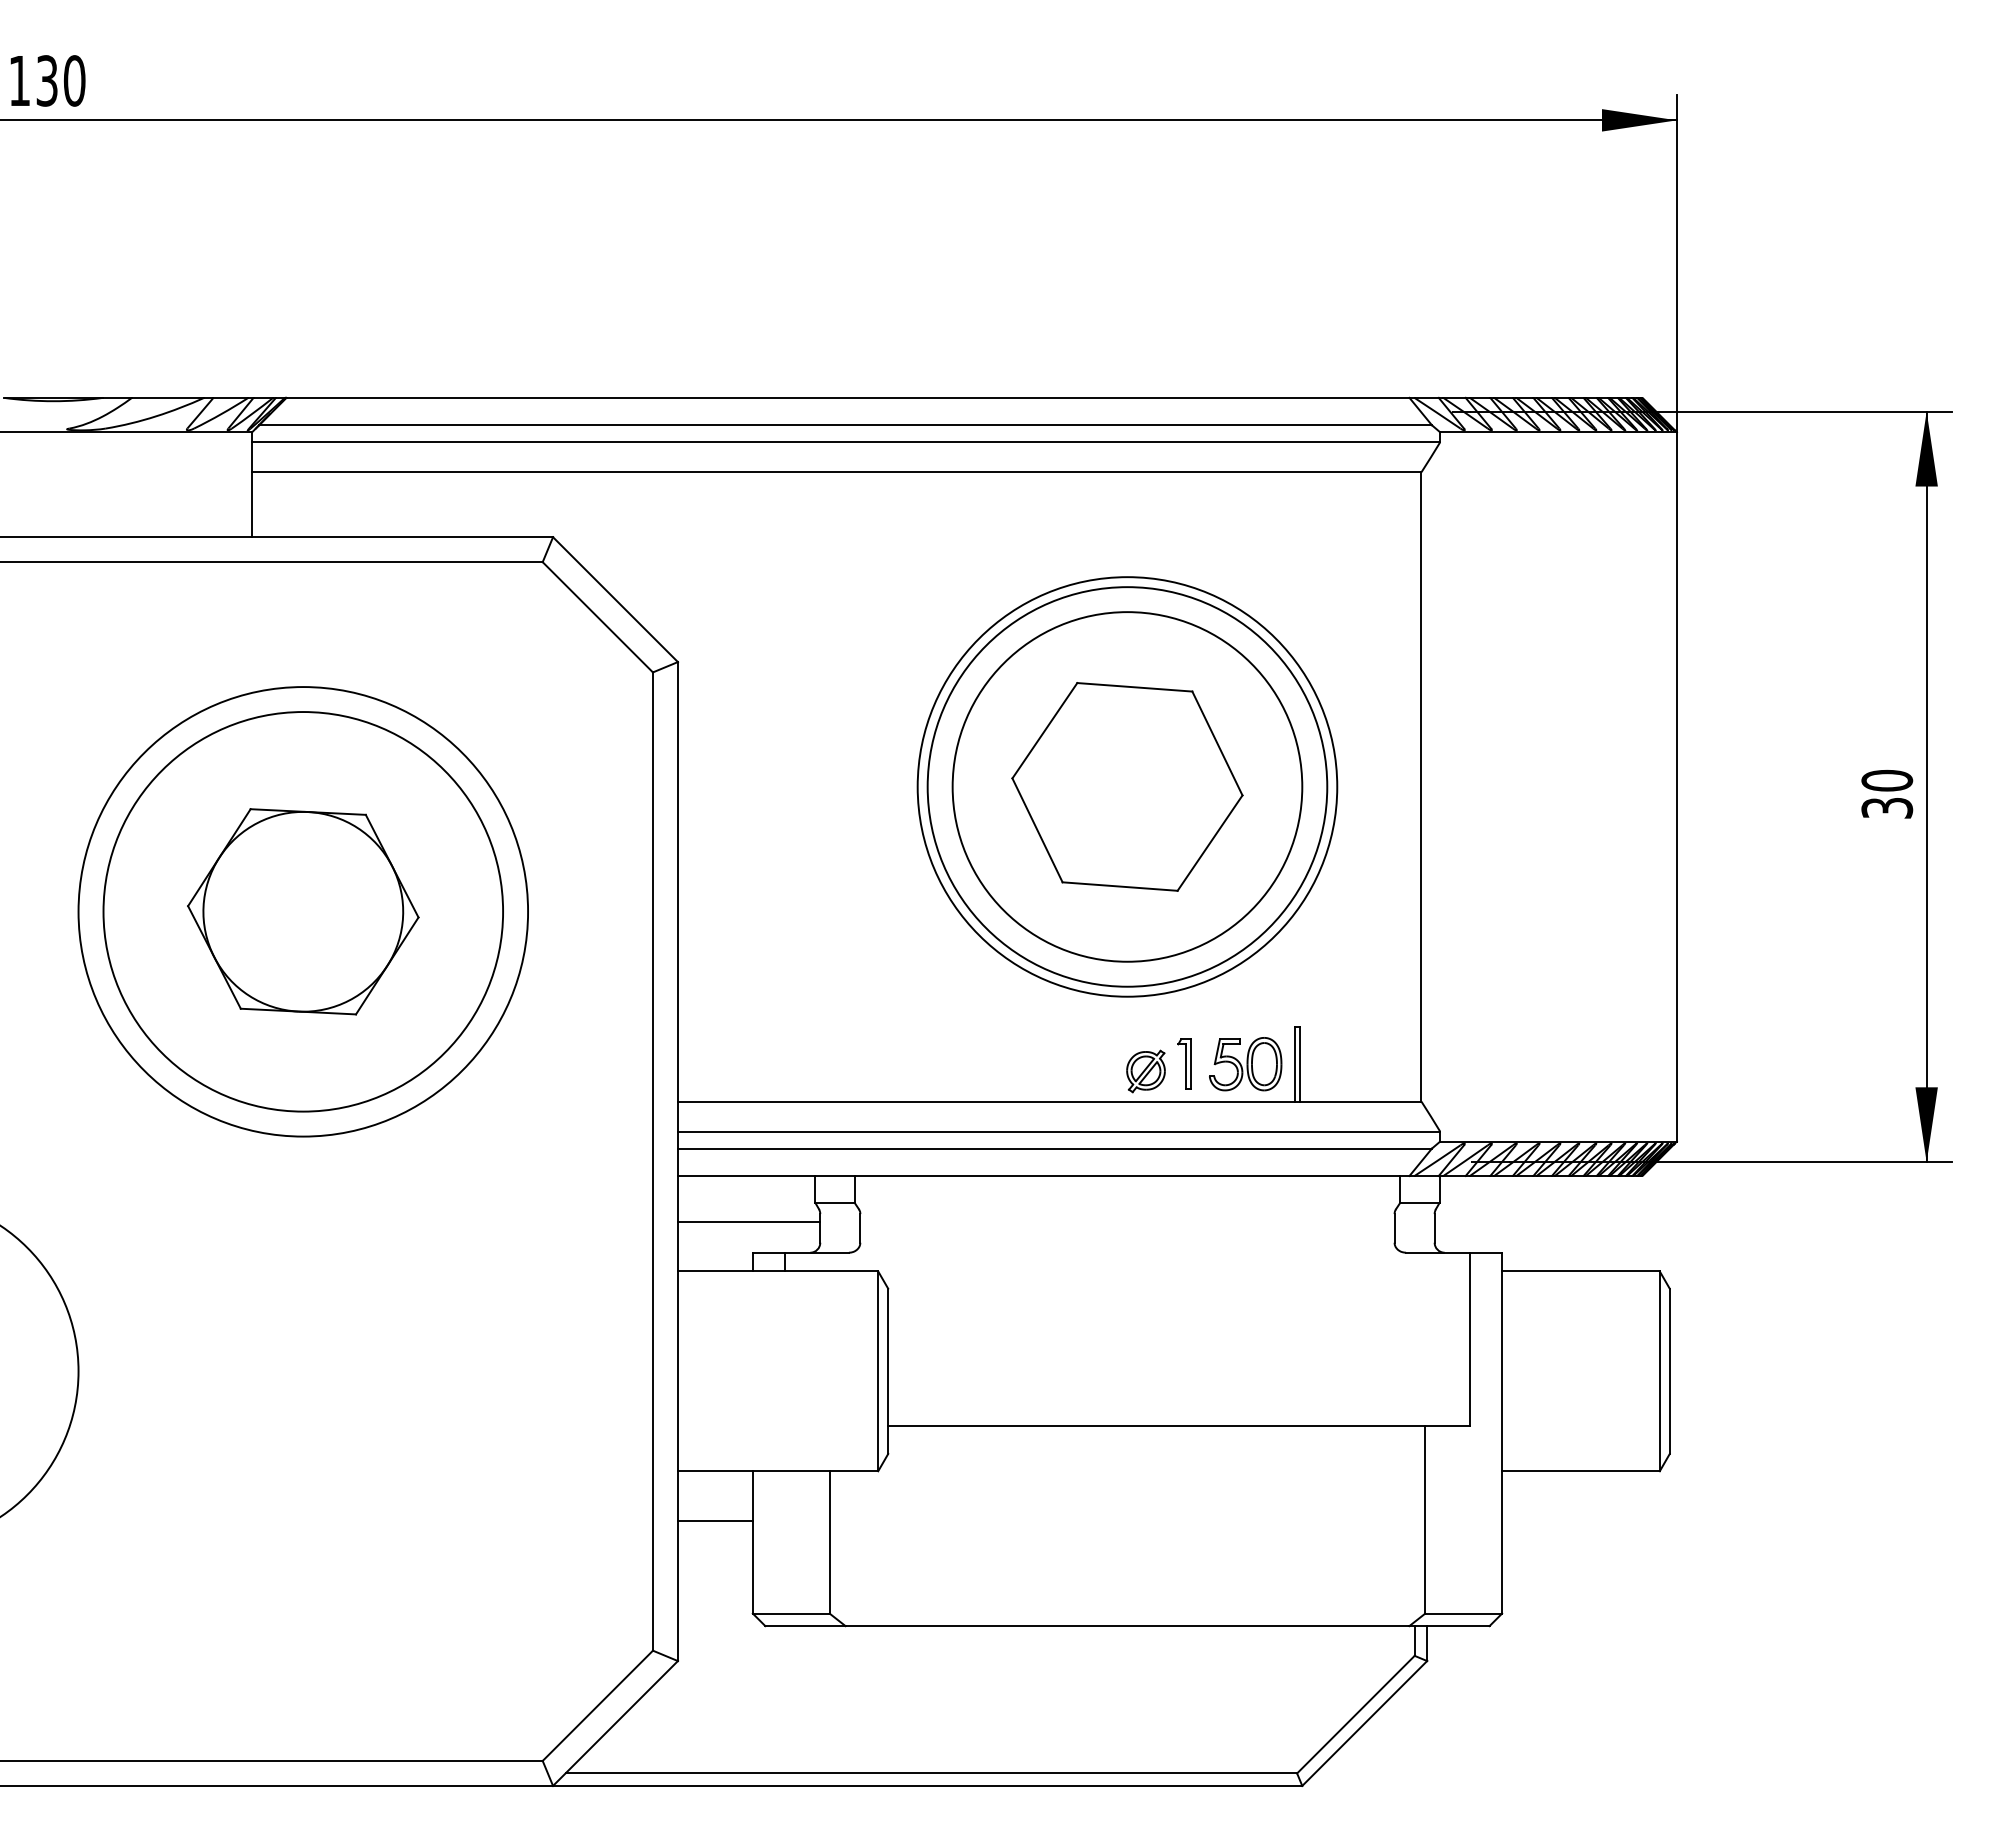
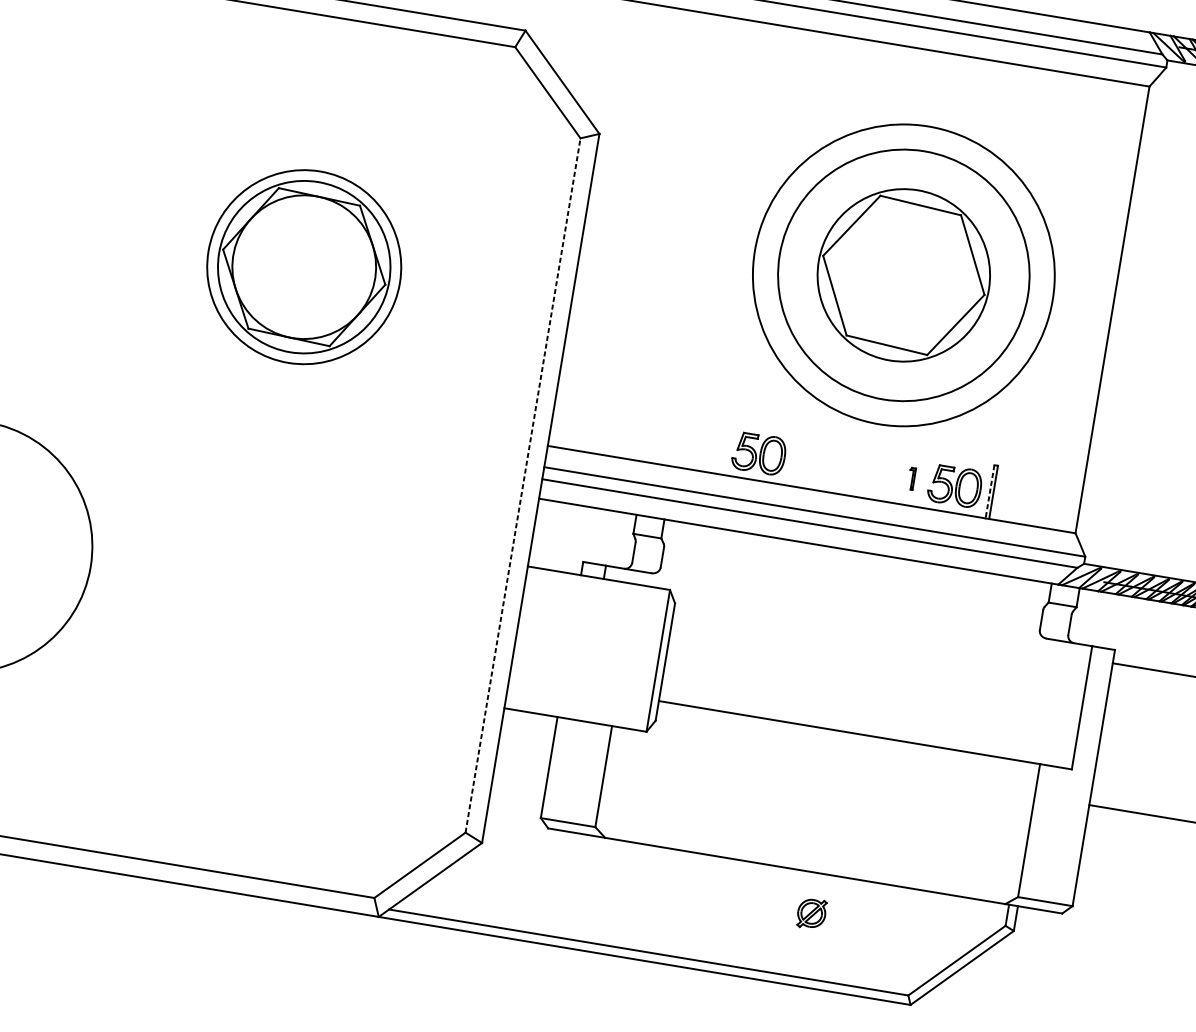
circle: (1127, 786) -> (903, 275), size x0.6
circle: (303, 911) -> (304, 266), size x0.6
circle: (303, 911) -> (304, 266), size x0.6
part: (1184, 1063) -> (911, 478), size x0.6
part: (969, 1064) -> (759, 453), added
line: (1294, 1064) -> (989, 492), solid -> dashed
part: (1145, 1071) -> (811, 913), moved
line: (652, 1161) -> (522, 485), solid -> dashed
line: (748, 1221) -> (583, 539), removed
line: (714, 1521) -> (524, 748), removed

